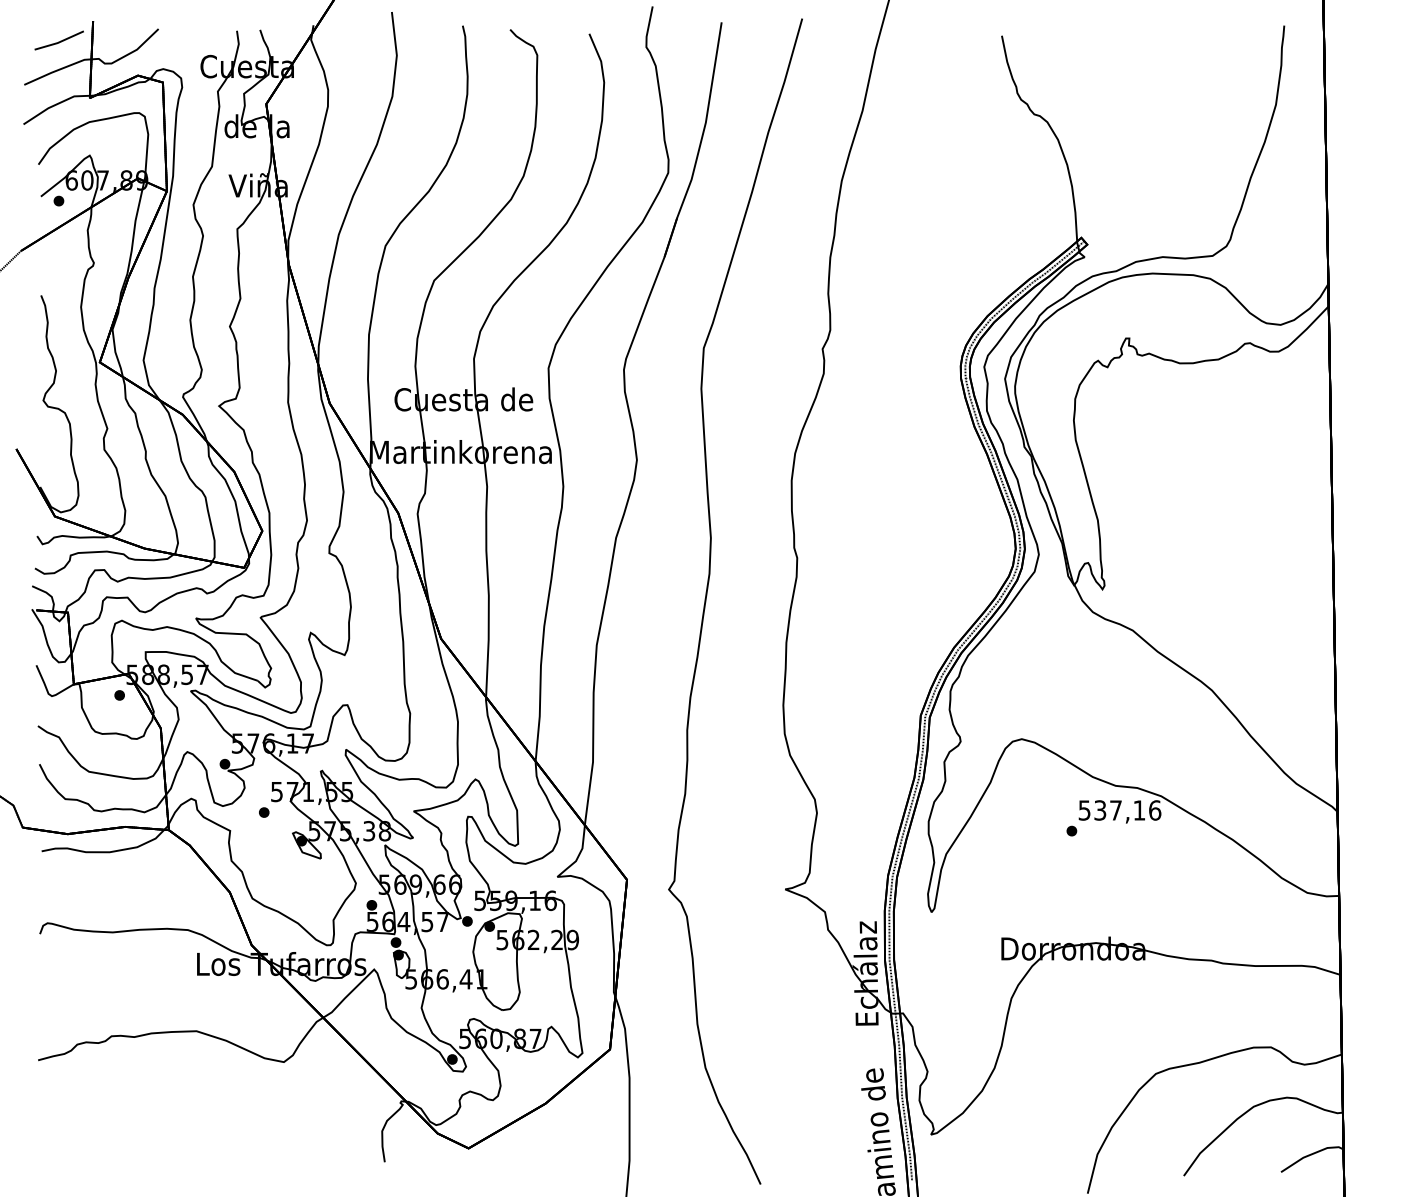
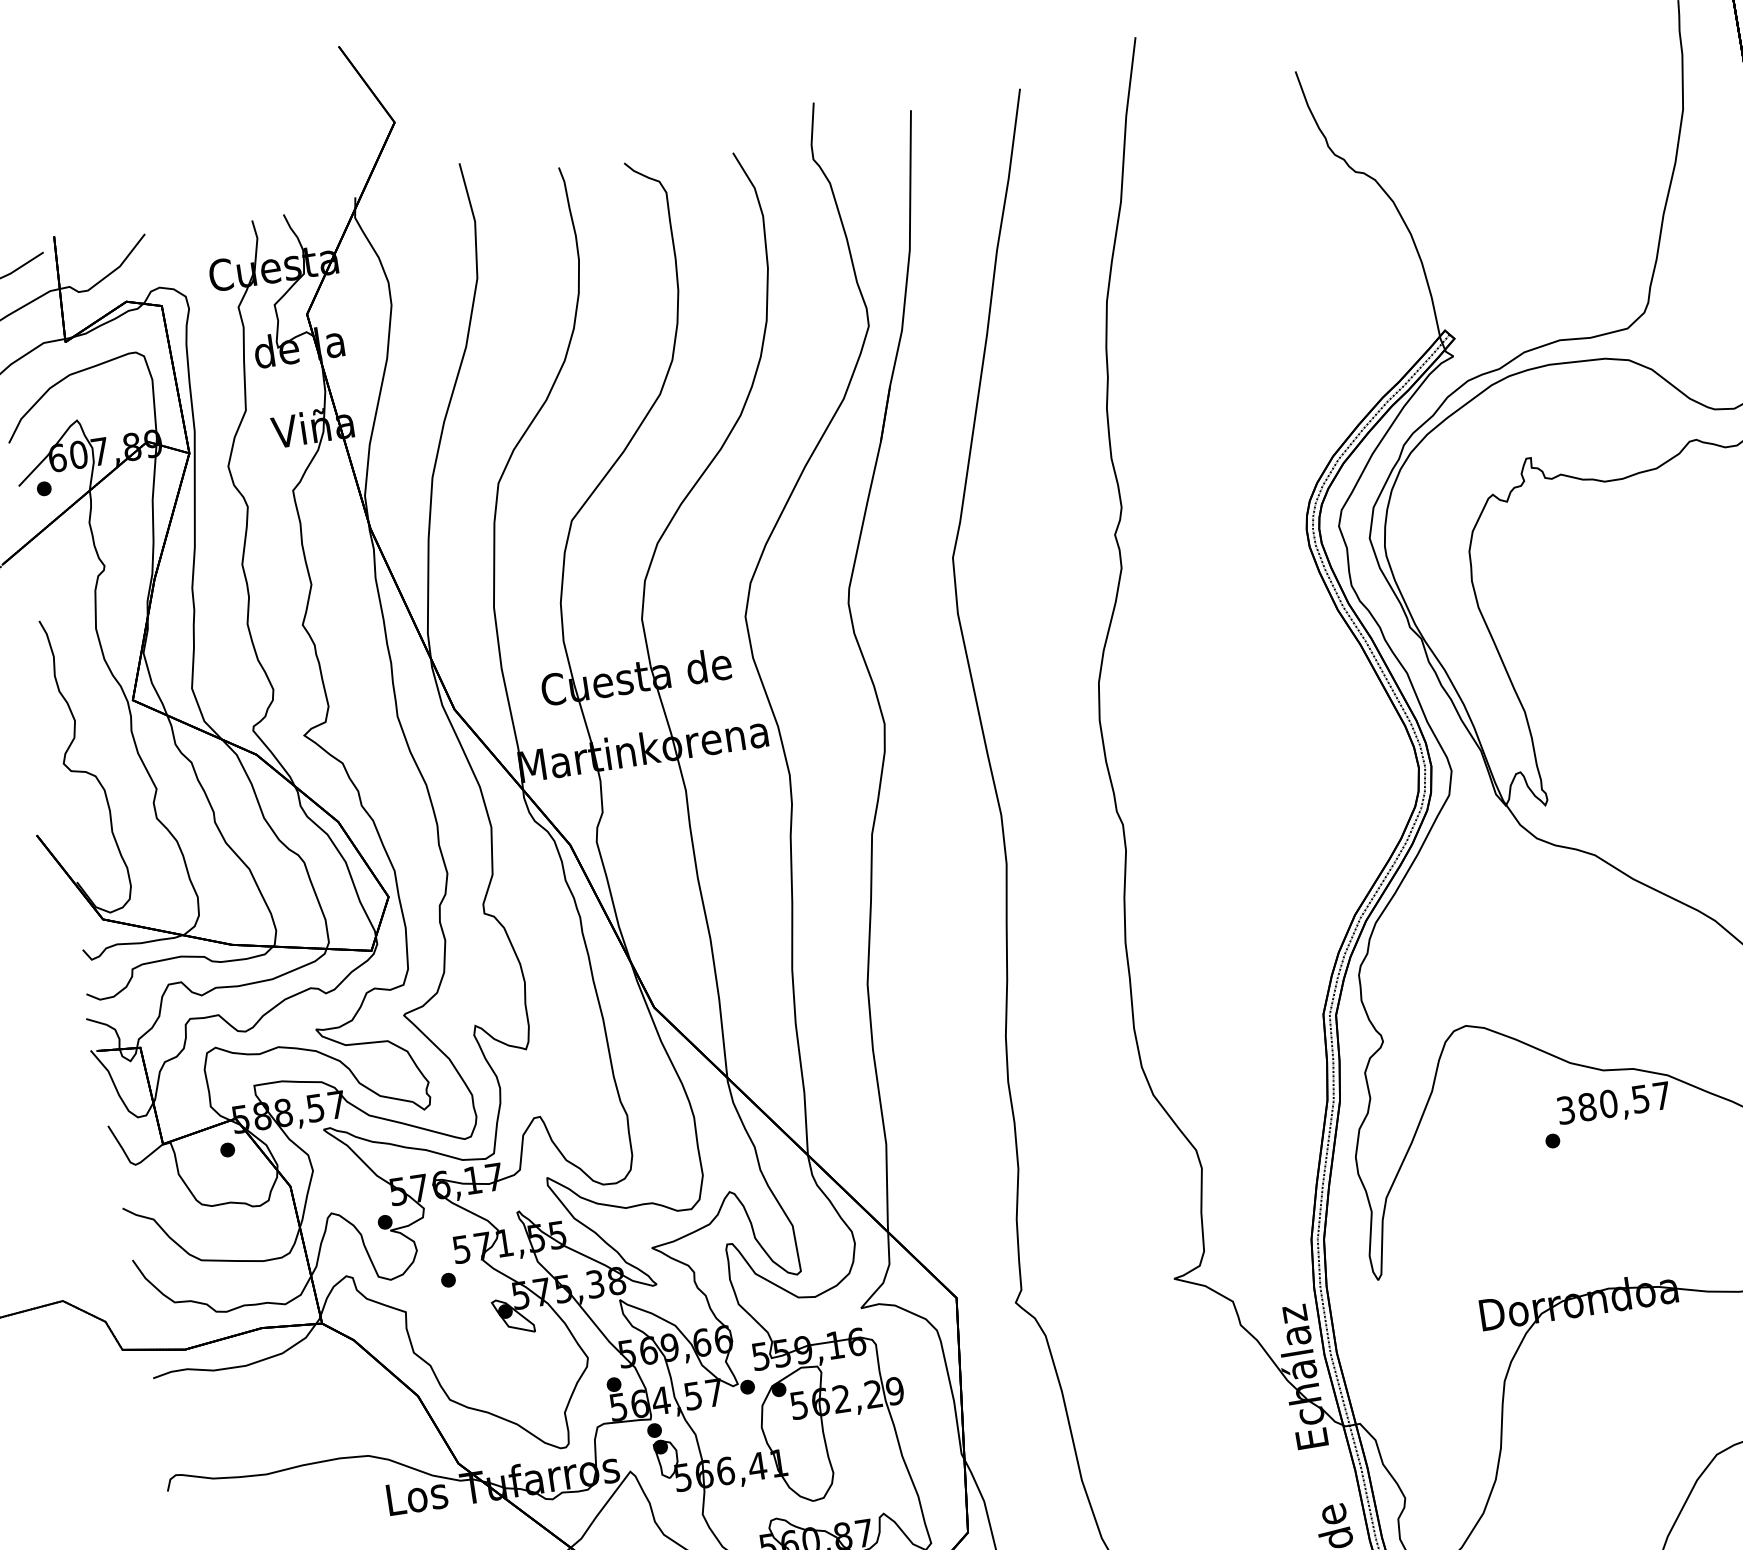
text: (1120, 810) -> (1614, 1103), 537,16 -> 380,57

